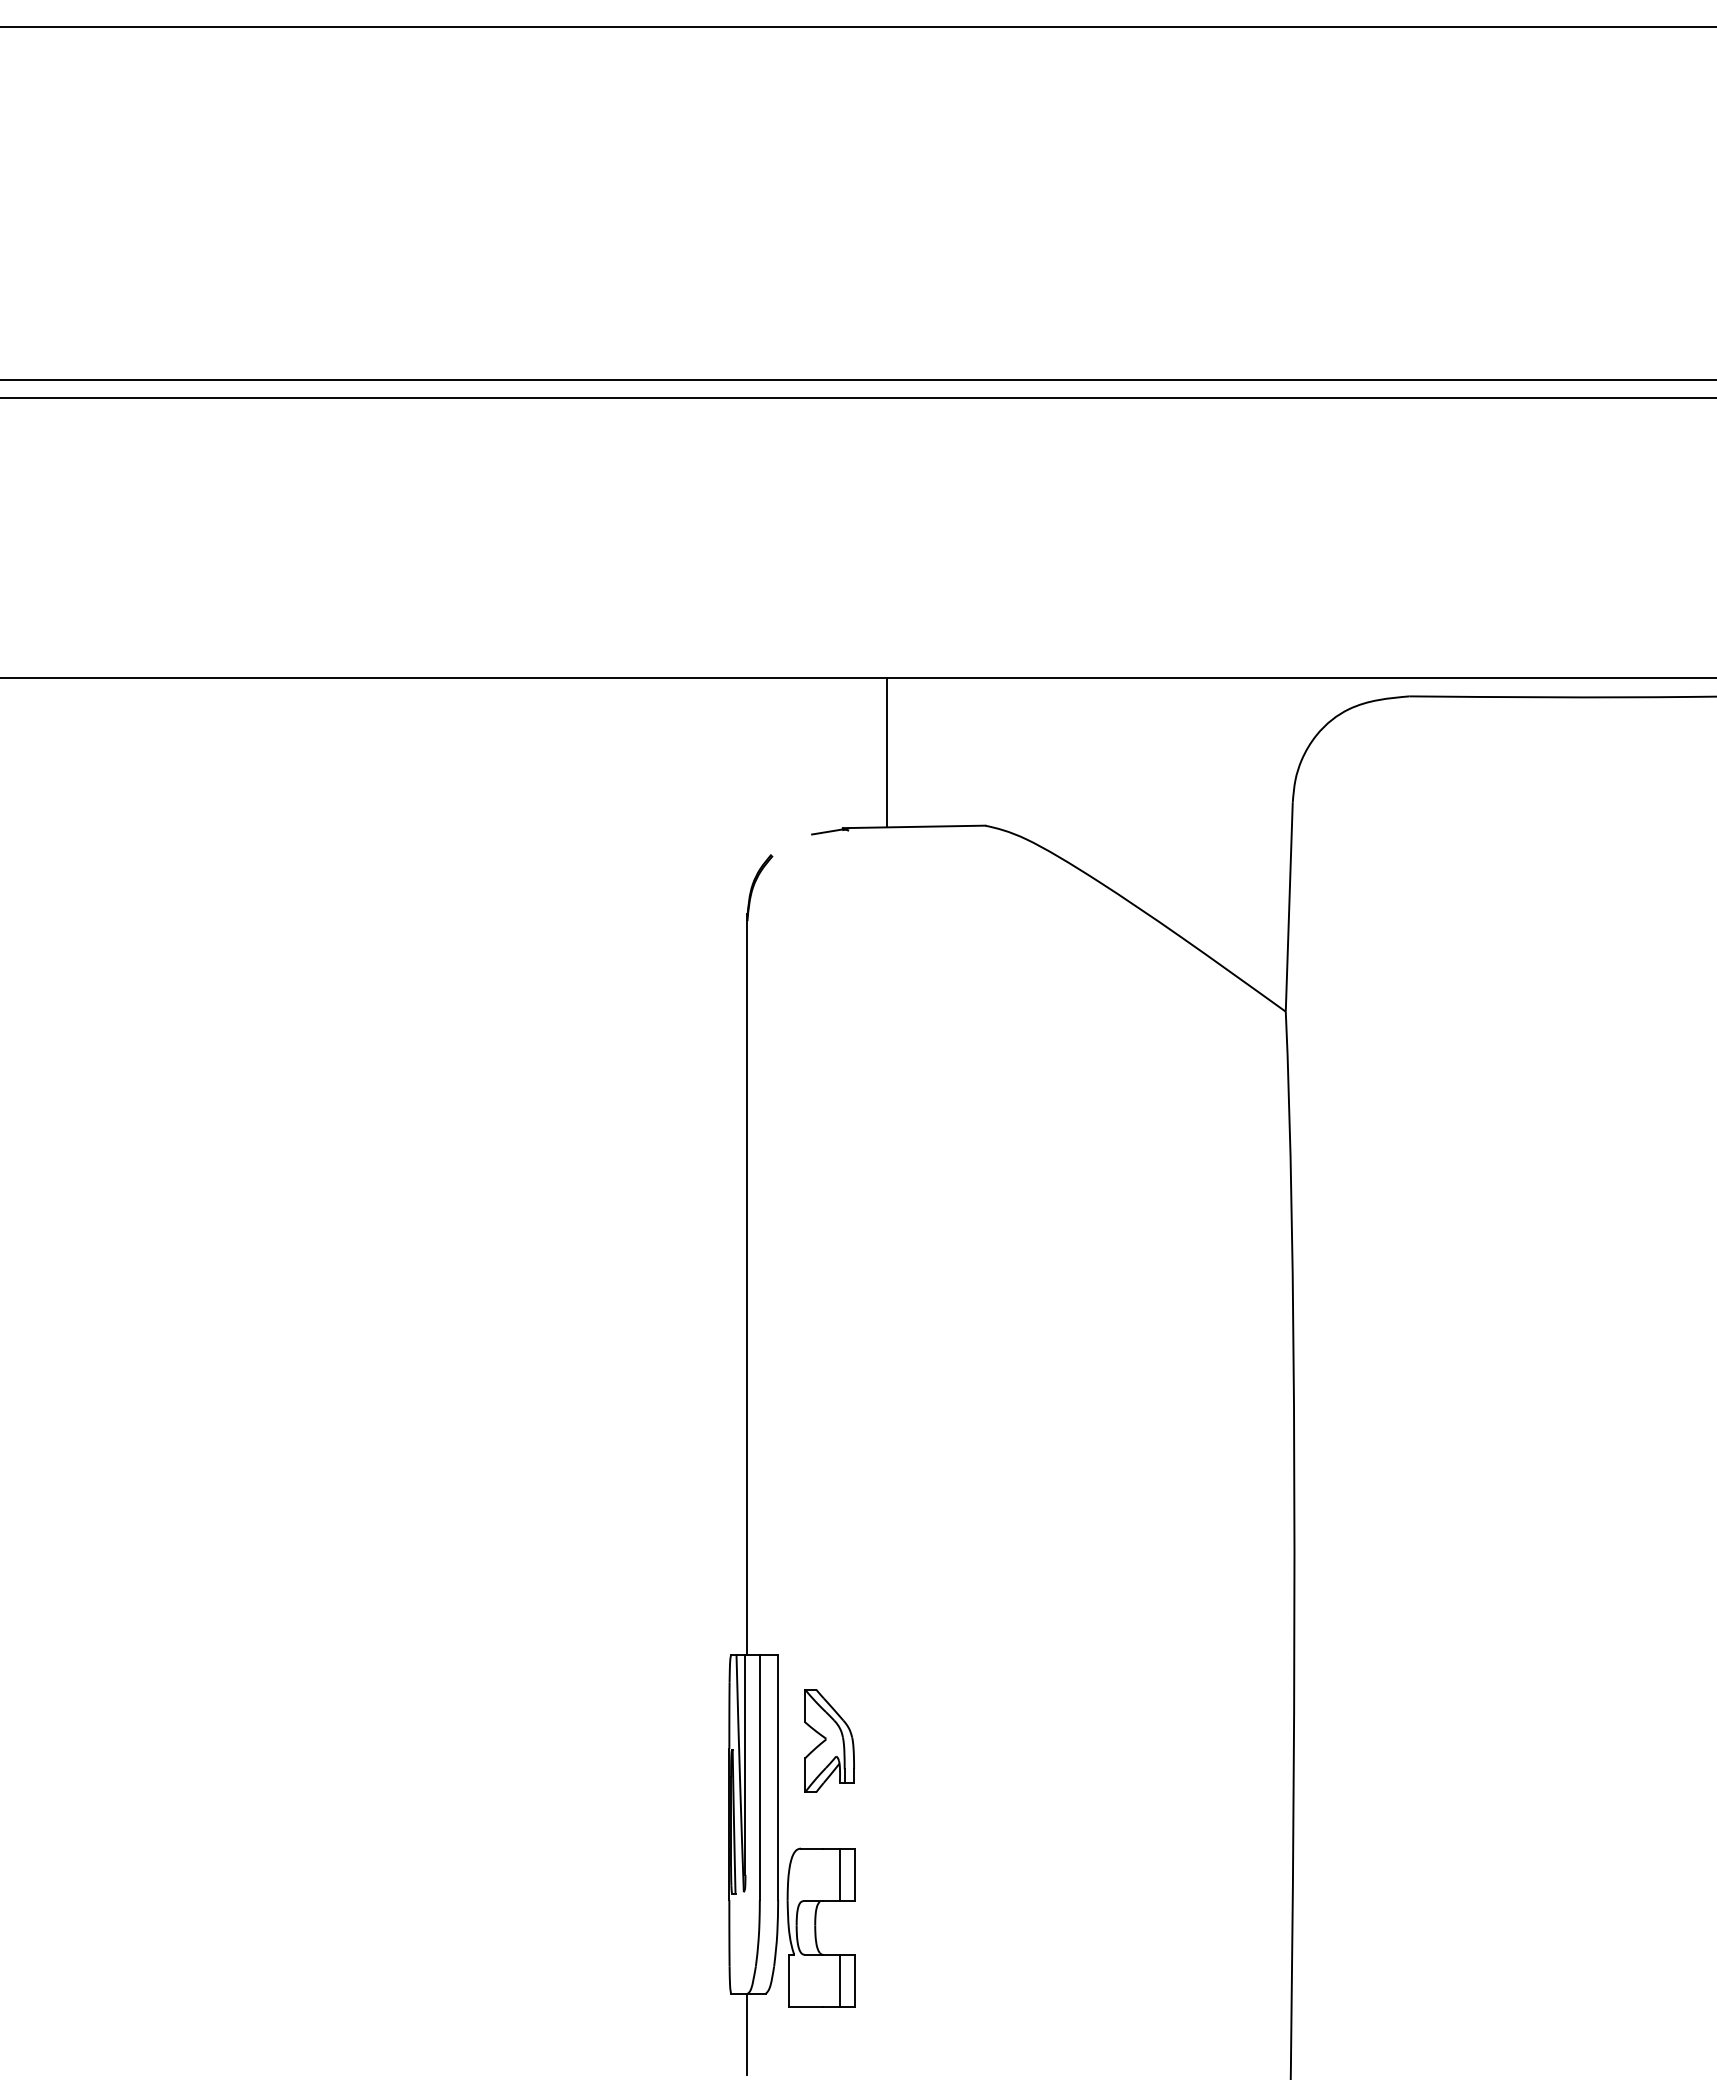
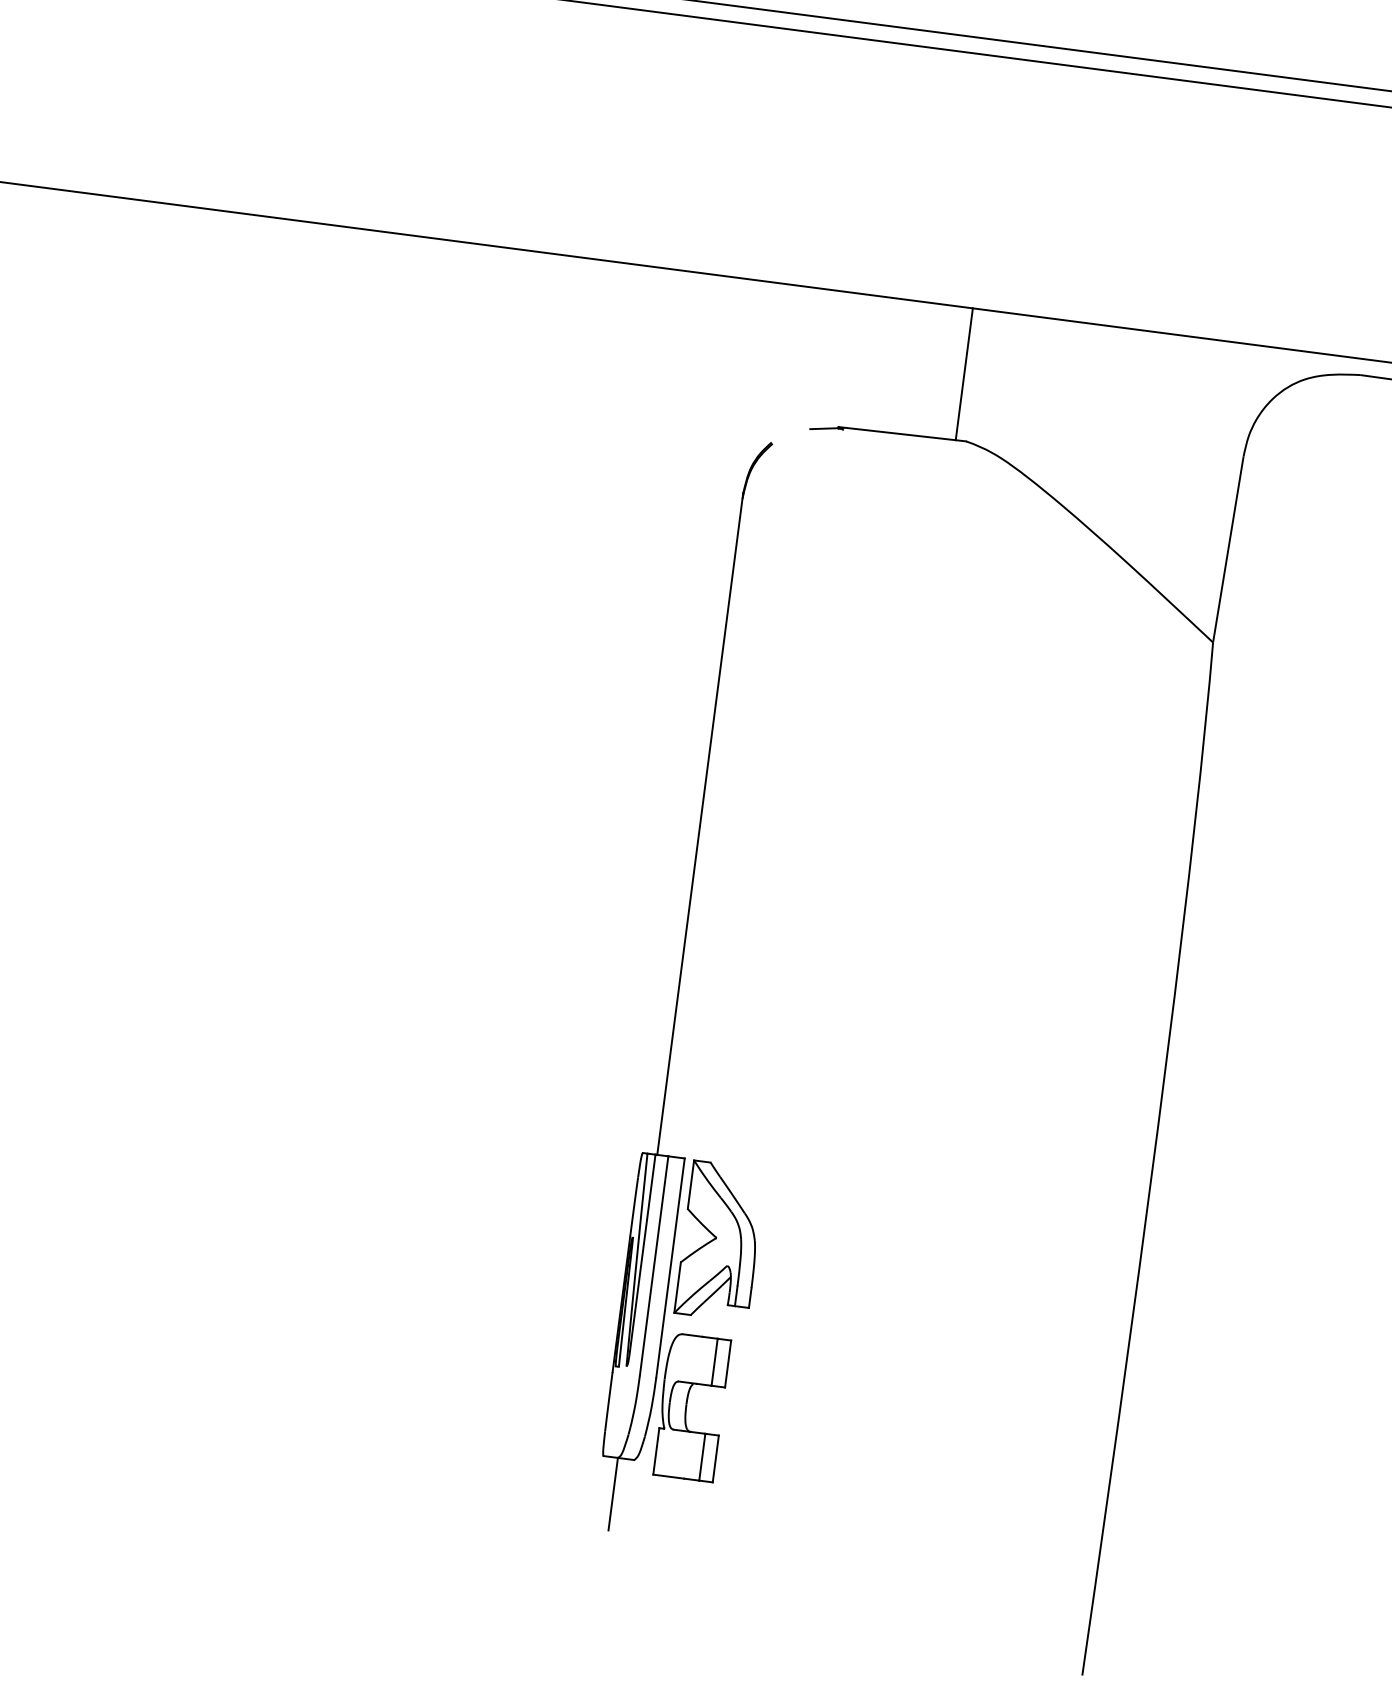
line: (886, 751) -> (964, 373), moved
part: (829, 1740) -> (720, 1240), size x1.67

